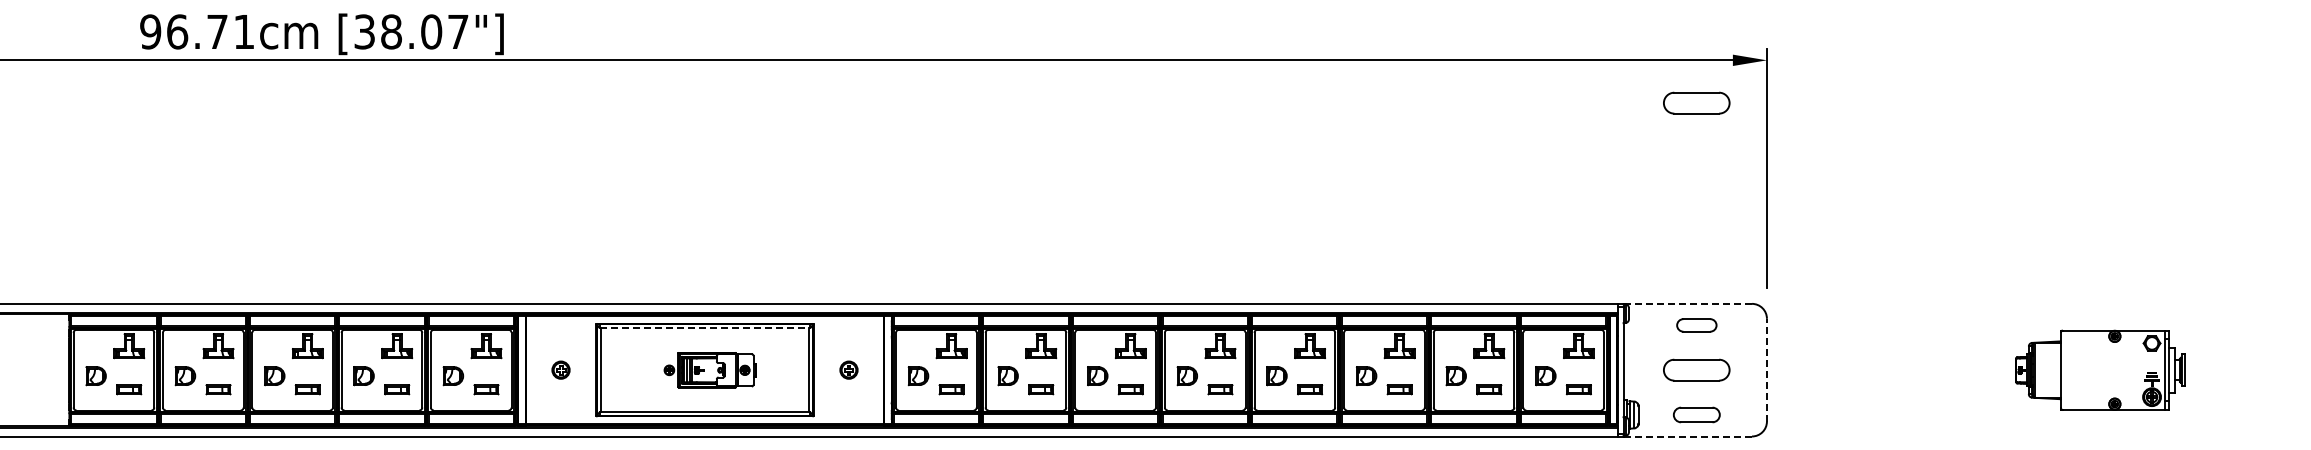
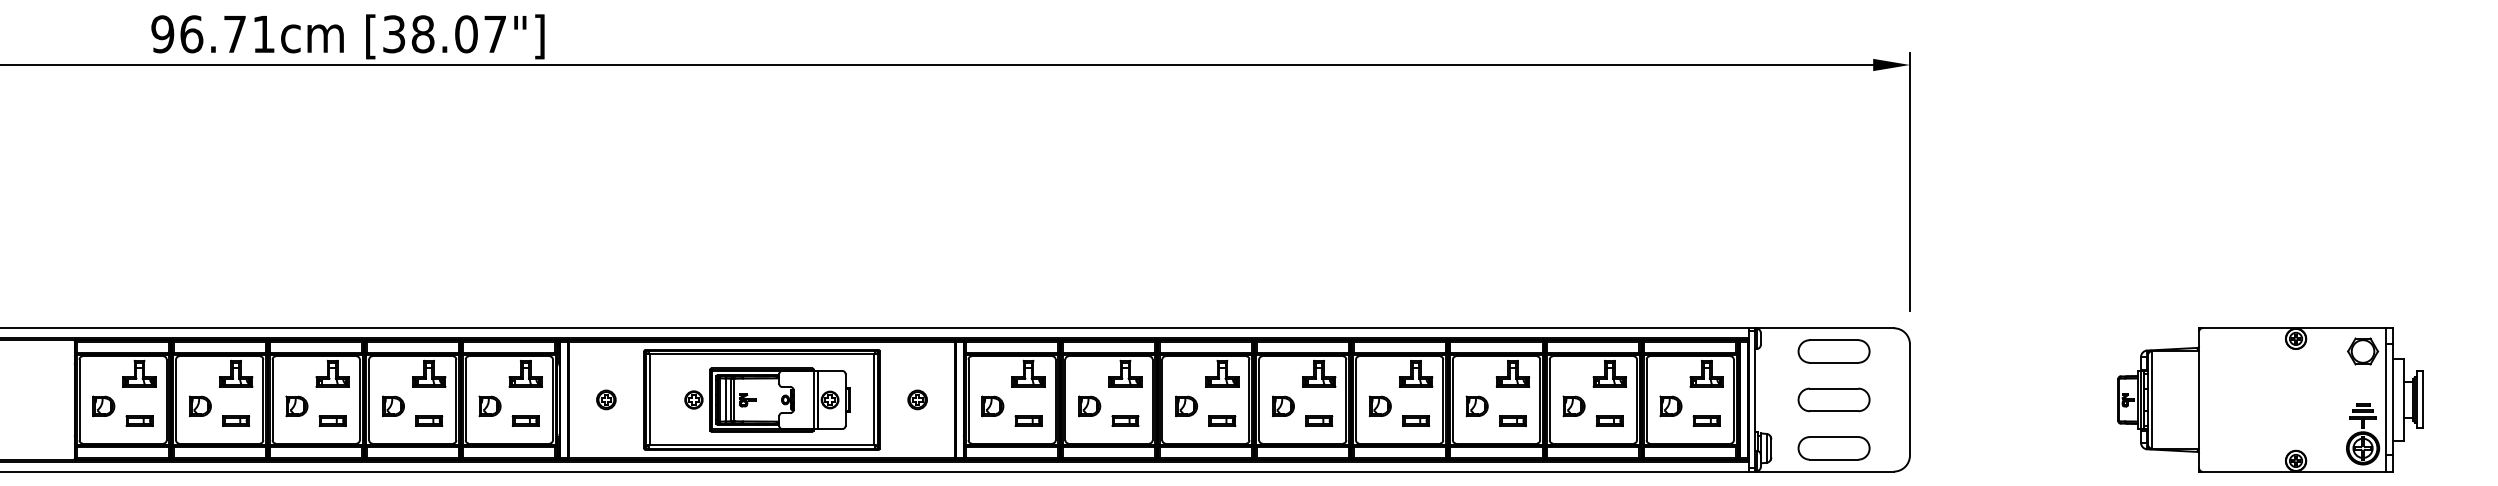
part: (1696, 102) -> (1833, 110), removed
line: (1687, 303) -> (1824, 327), dashed -> solid
part: (1696, 325) -> (1833, 351), size x1.67
line: (705, 328) -> (762, 354), dashed -> solid
line: (1766, 369) -> (1909, 399), dashed -> solid
part: (710, 370) -> (767, 400), size x1.67
part: (2100, 370) -> (2270, 400), size x1.67
part: (1696, 414) -> (1833, 447), size x1.43
line: (1688, 436) -> (1825, 471), dashed -> solid

